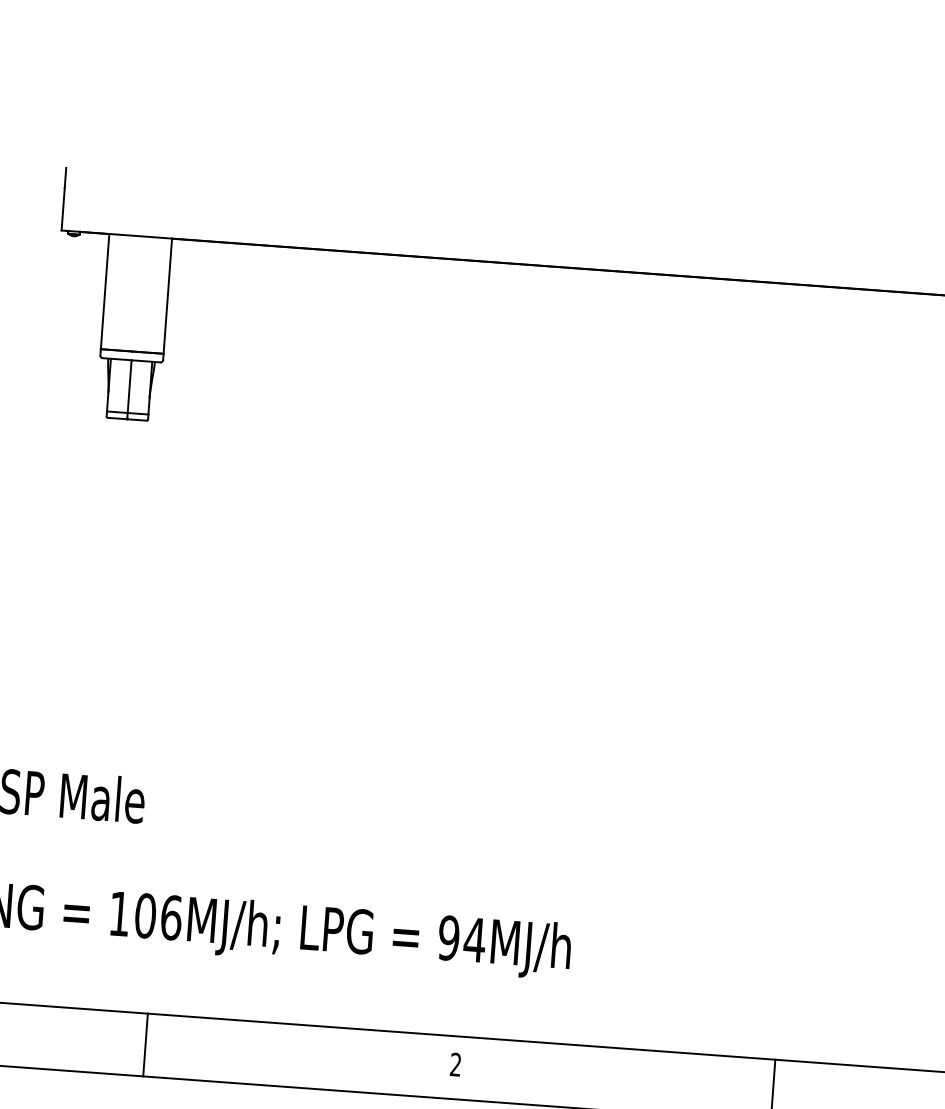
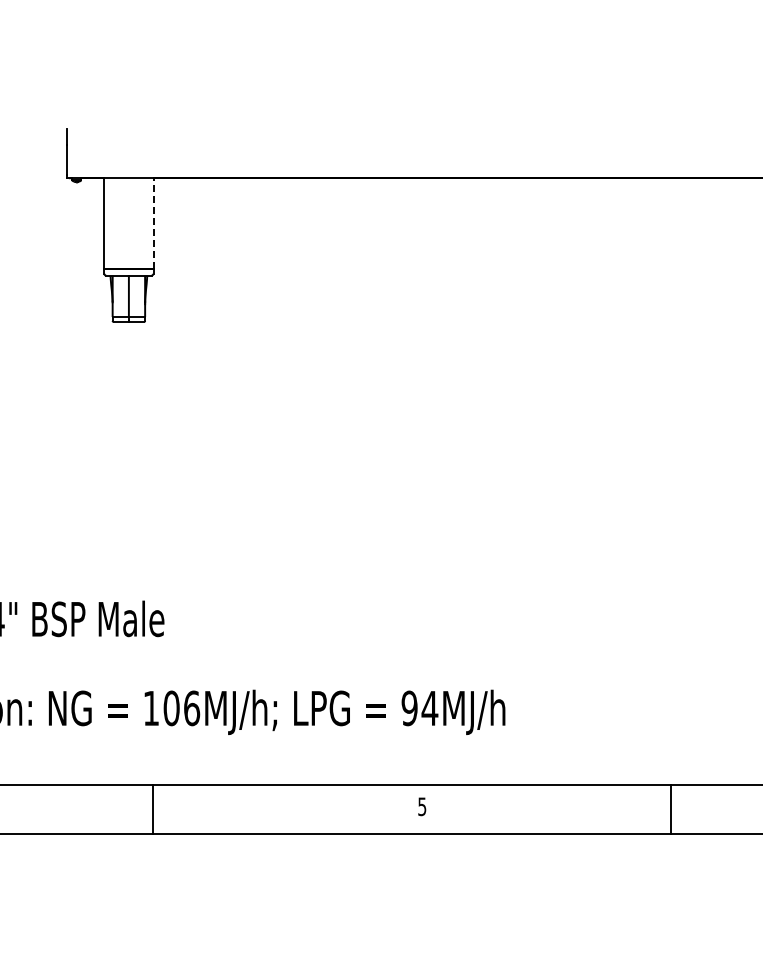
line: (167, 296) -> (153, 223), solid -> dashed
line: (146, 1044) -> (153, 808), moved
text: (456, 1064) -> (422, 806), 2 -> 5

